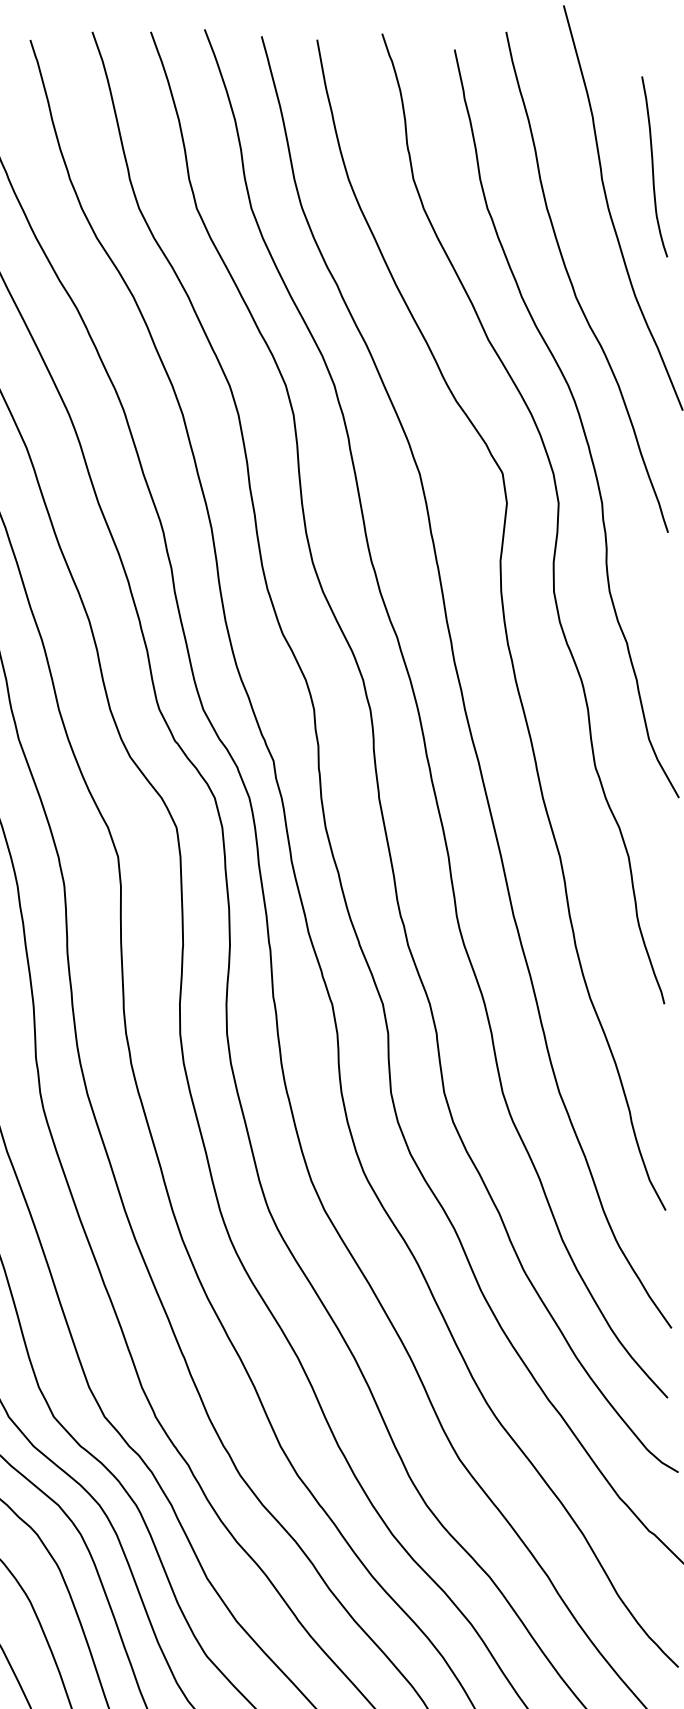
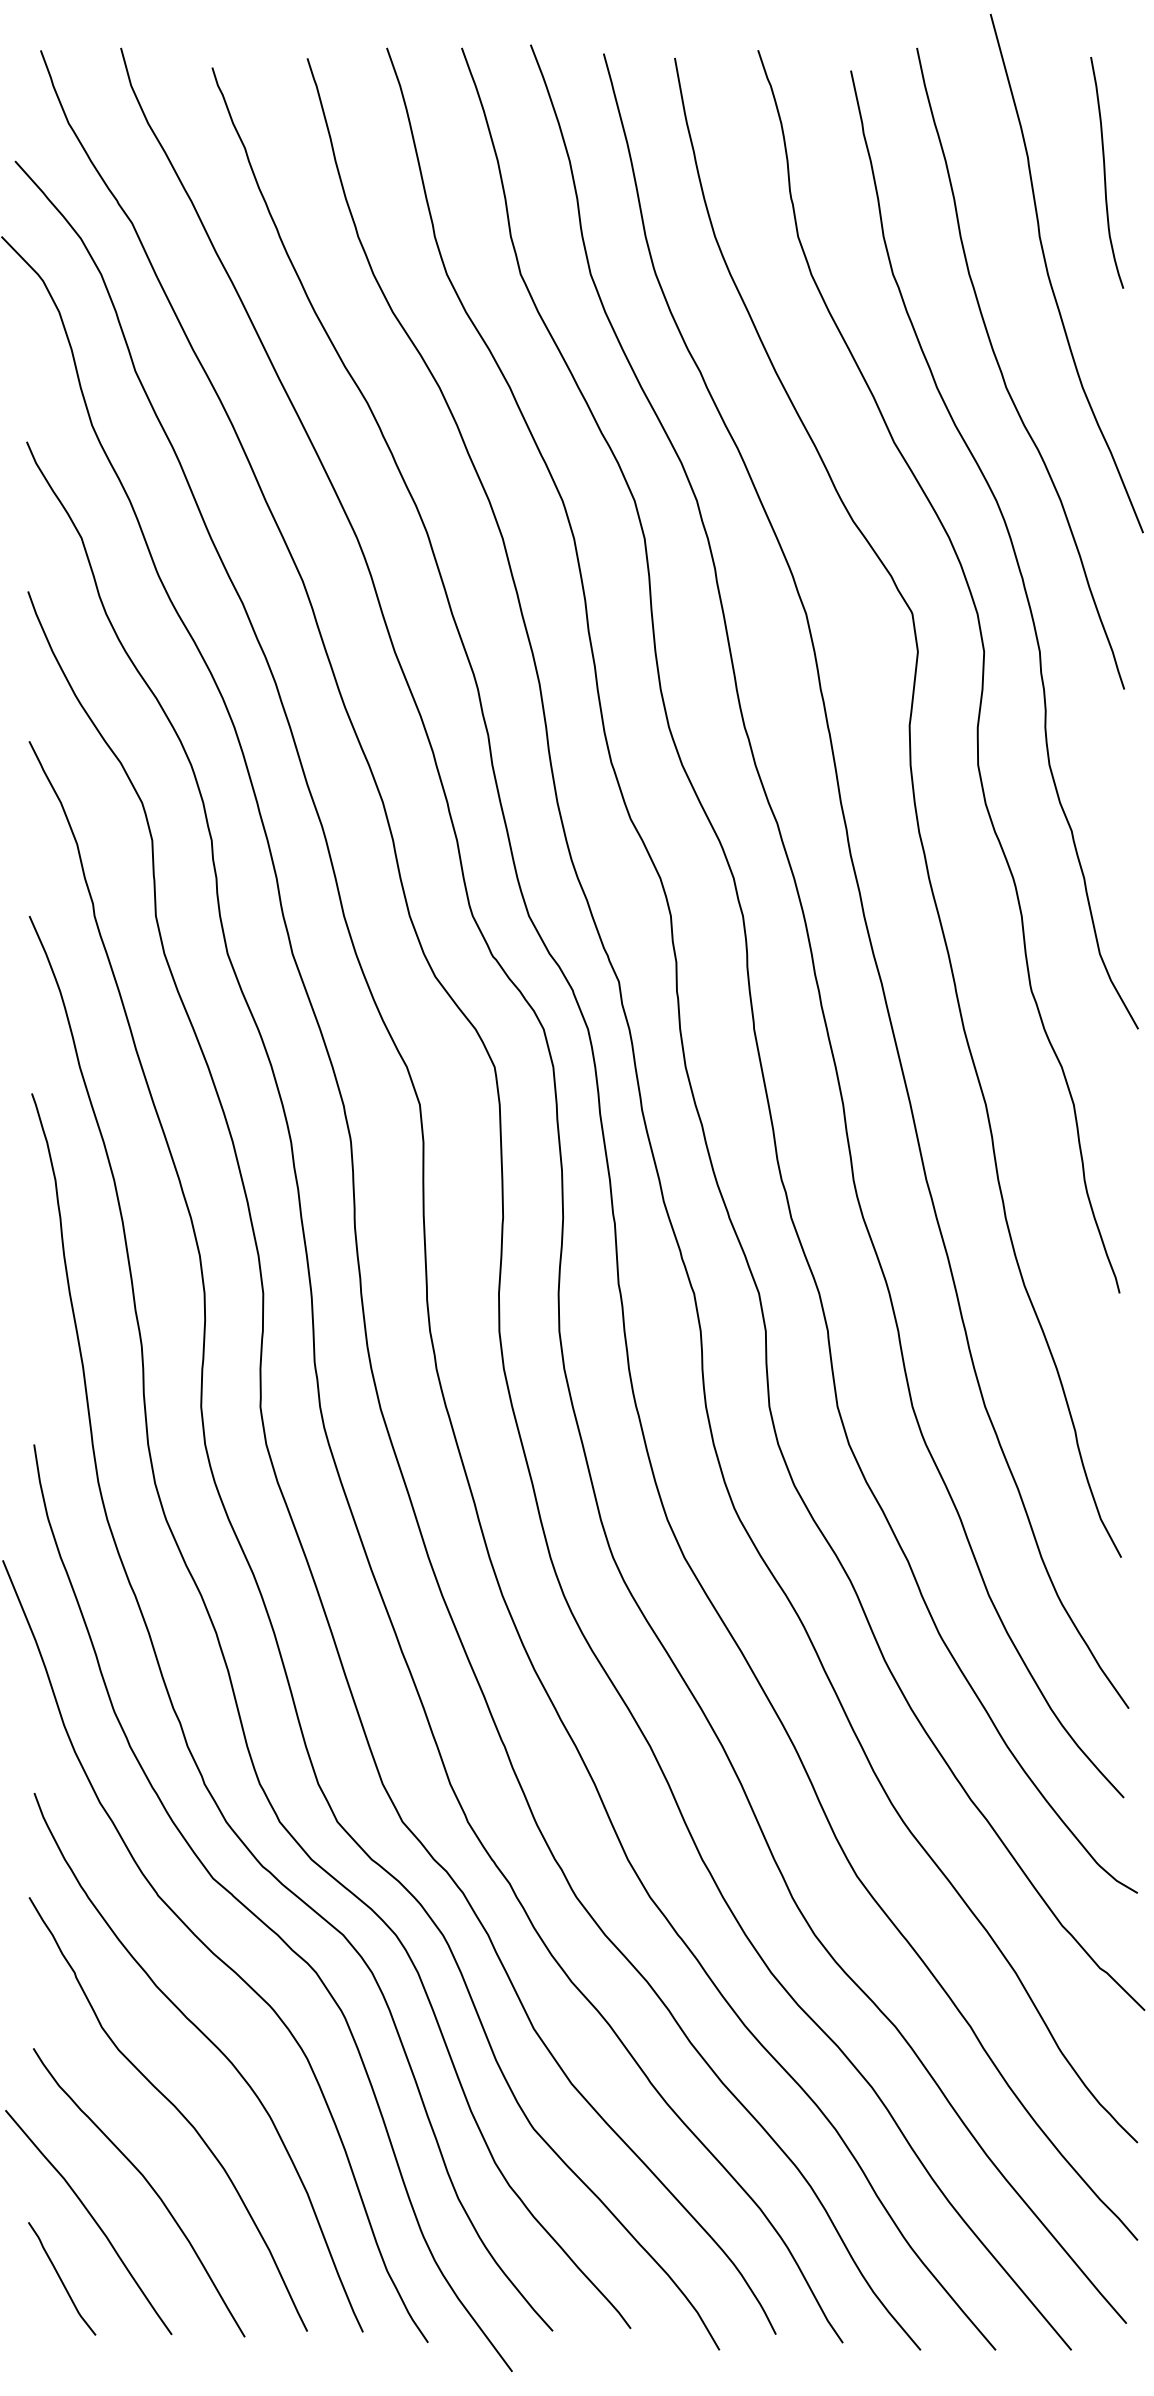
curve: (653, 166) -> (1105, 172), moved

